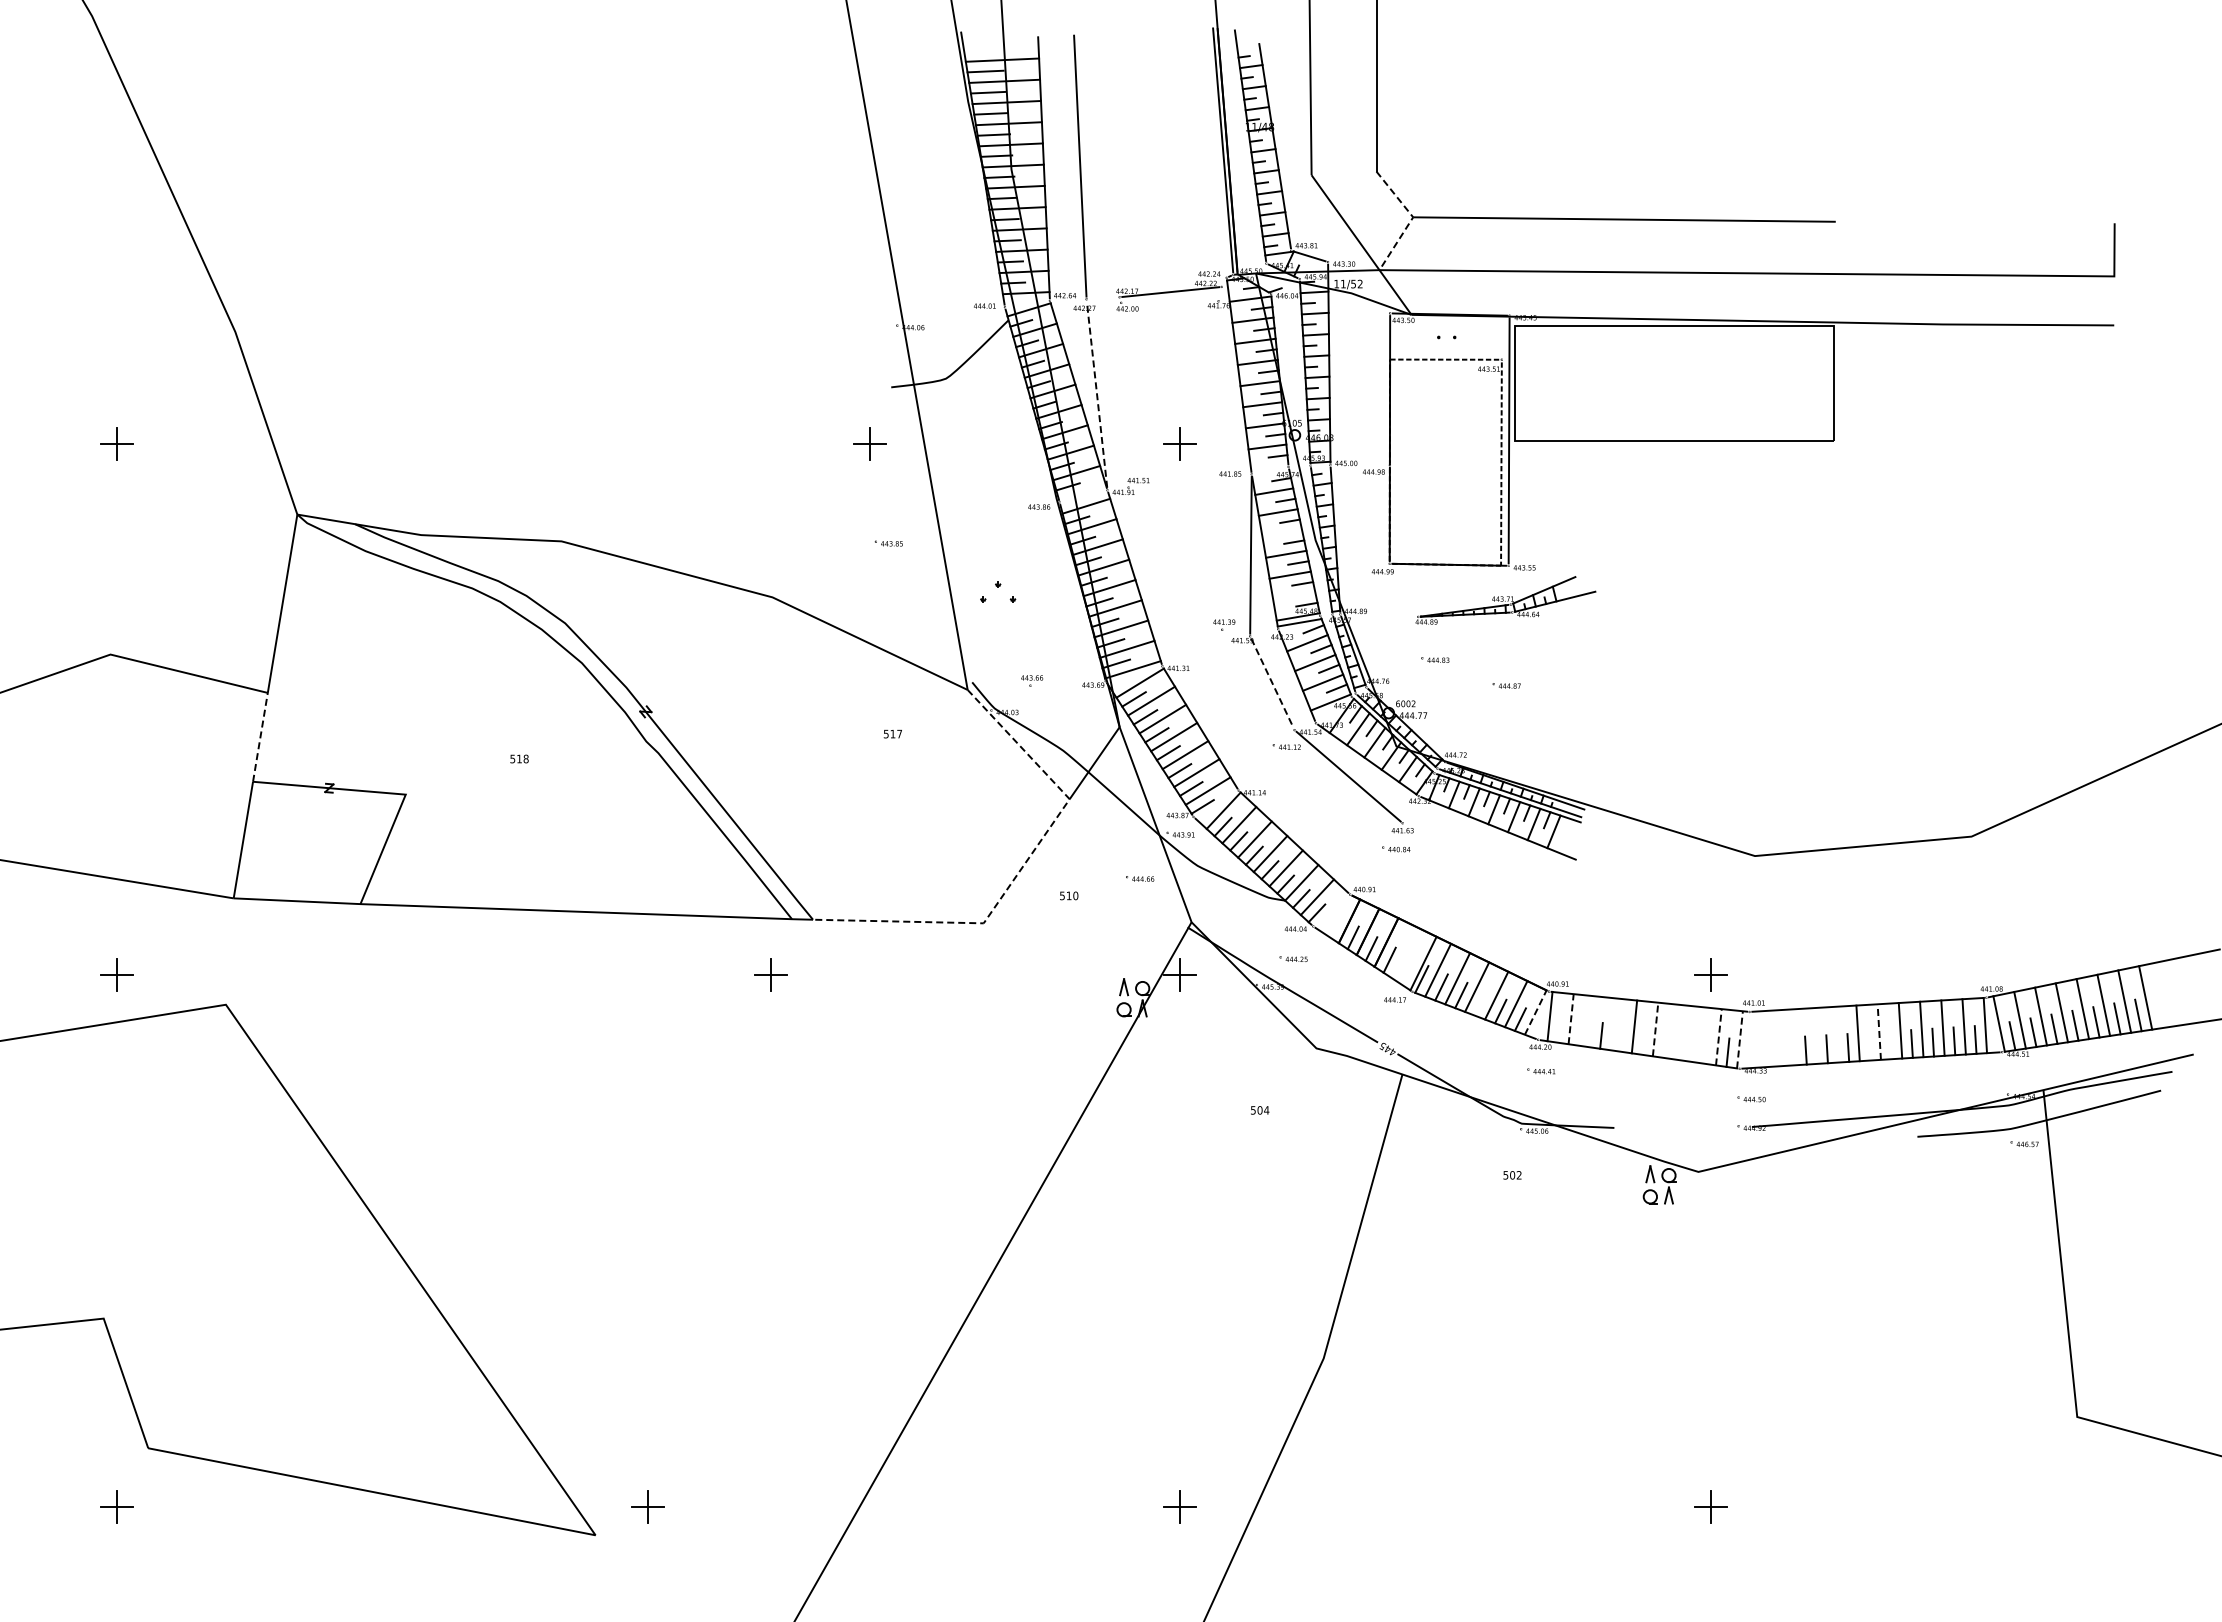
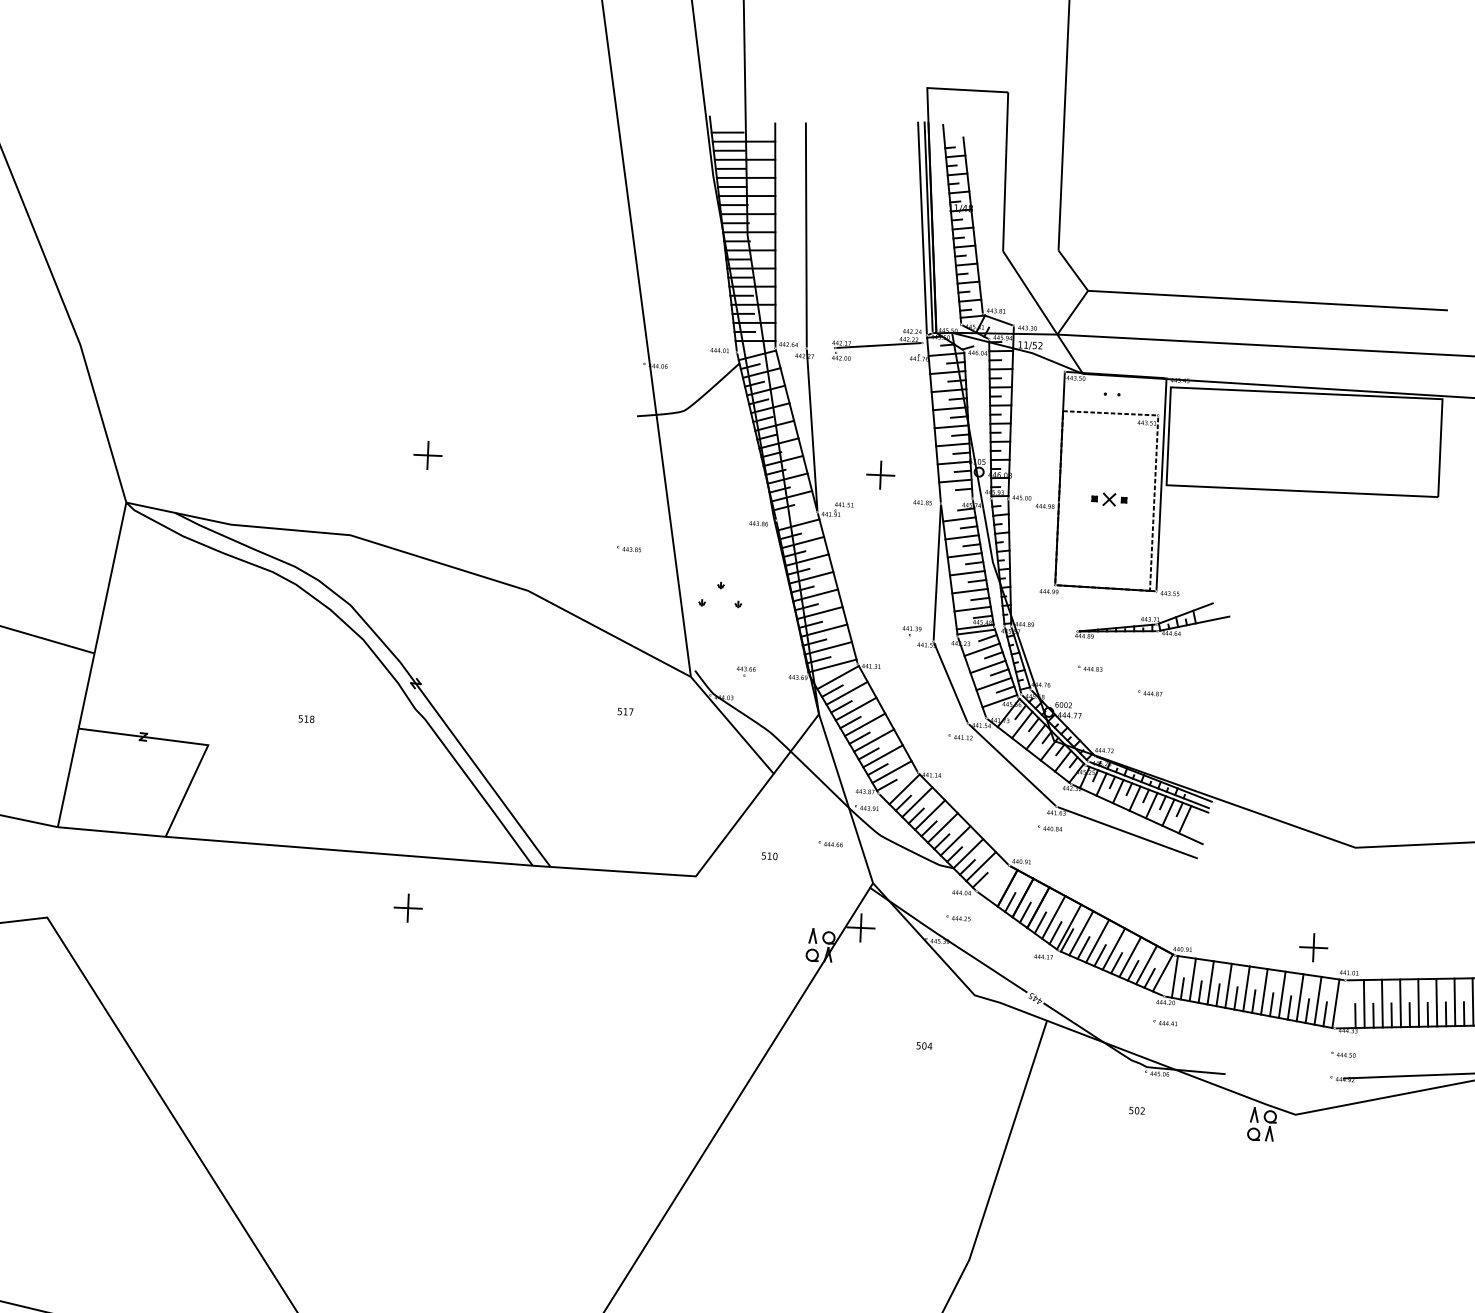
line: (982, 50) -> (727, 132), added
line: (1215, 151) -> (922, 227), added
line: (1412, 219) -> (1087, 292), dashed -> solid
line: (1097, 394) -> (812, 430), dashed -> solid
part: (869, 443) -> (427, 455), moved
part: (1448, 460) -> (1109, 499), added
line: (1282, 533) -> (964, 555), added
part: (997, 591) -> (719, 594), size x1.43
line: (1294, 595) -> (972, 608), added
line: (1272, 683) -> (950, 682), dashed -> solid
line: (260, 736) -> (86, 690), dashed -> solid
line: (1487, 850) -> (1127, 833), added
line: (1020, 870) -> (729, 832), dashed -> solid
line: (1404, 952) -> (1053, 916), added
line: (1407, 971) -> (1055, 933), added
part: (770, 974) -> (407, 907), moved
line: (1480, 1003) -> (1116, 963), added
line: (1535, 1012) -> (1162, 972), dashed -> solid
line: (1571, 1018) -> (1193, 979), dashed -> solid
line: (1591, 1021) -> (1210, 982), added
line: (1612, 1024) -> (1227, 985), added
line: (1559, 1029) -> (1182, 988), added
line: (1655, 1029) -> (1264, 991), dashed -> solid
line: (1676, 1031) -> (1282, 994), added
line: (1580, 1032) -> (1200, 991), added
line: (1879, 1032) -> (1455, 1002), dashed -> solid
line: (1697, 1034) -> (1299, 997), added
line: (1836, 1034) -> (1418, 1002), added
line: (1815, 1035) -> (1400, 1002), added
line: (1718, 1036) -> (1317, 1000), dashed -> solid
line: (1794, 1037) -> (1382, 1003), added
line: (1622, 1038) -> (1235, 998), added
line: (1772, 1038) -> (1363, 1003), added
line: (1739, 1039) -> (1335, 1003), dashed -> solid
line: (1643, 1041) -> (1253, 1001), added
line: (1664, 1043) -> (1271, 1004), added
line: (1890, 1045) -> (1463, 1014), added
line: (1685, 1046) -> (1289, 1007), added
line: (1869, 1046) -> (1445, 1014), added
line: (1706, 1049) -> (1307, 1010), added
line: (1784, 1051) -> (1373, 1015), added
line: (1763, 1053) -> (1355, 1016), added

